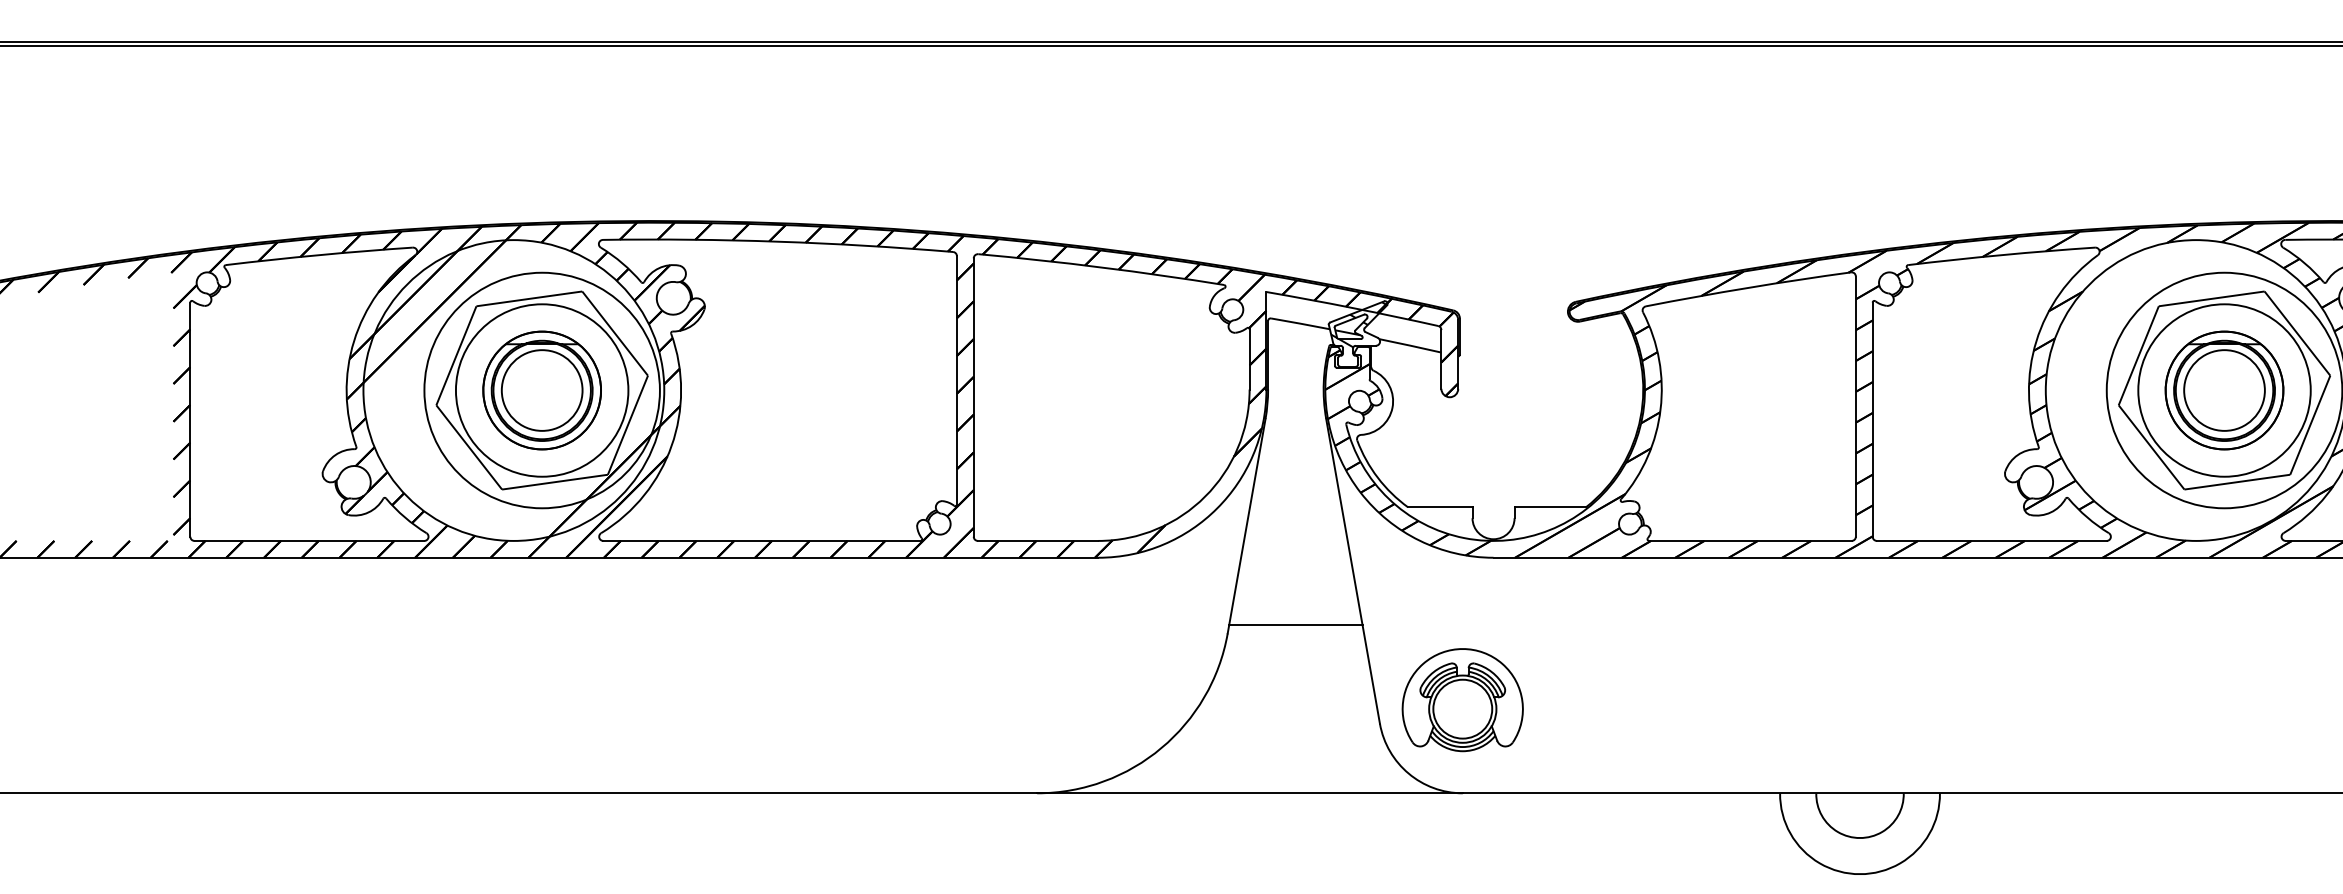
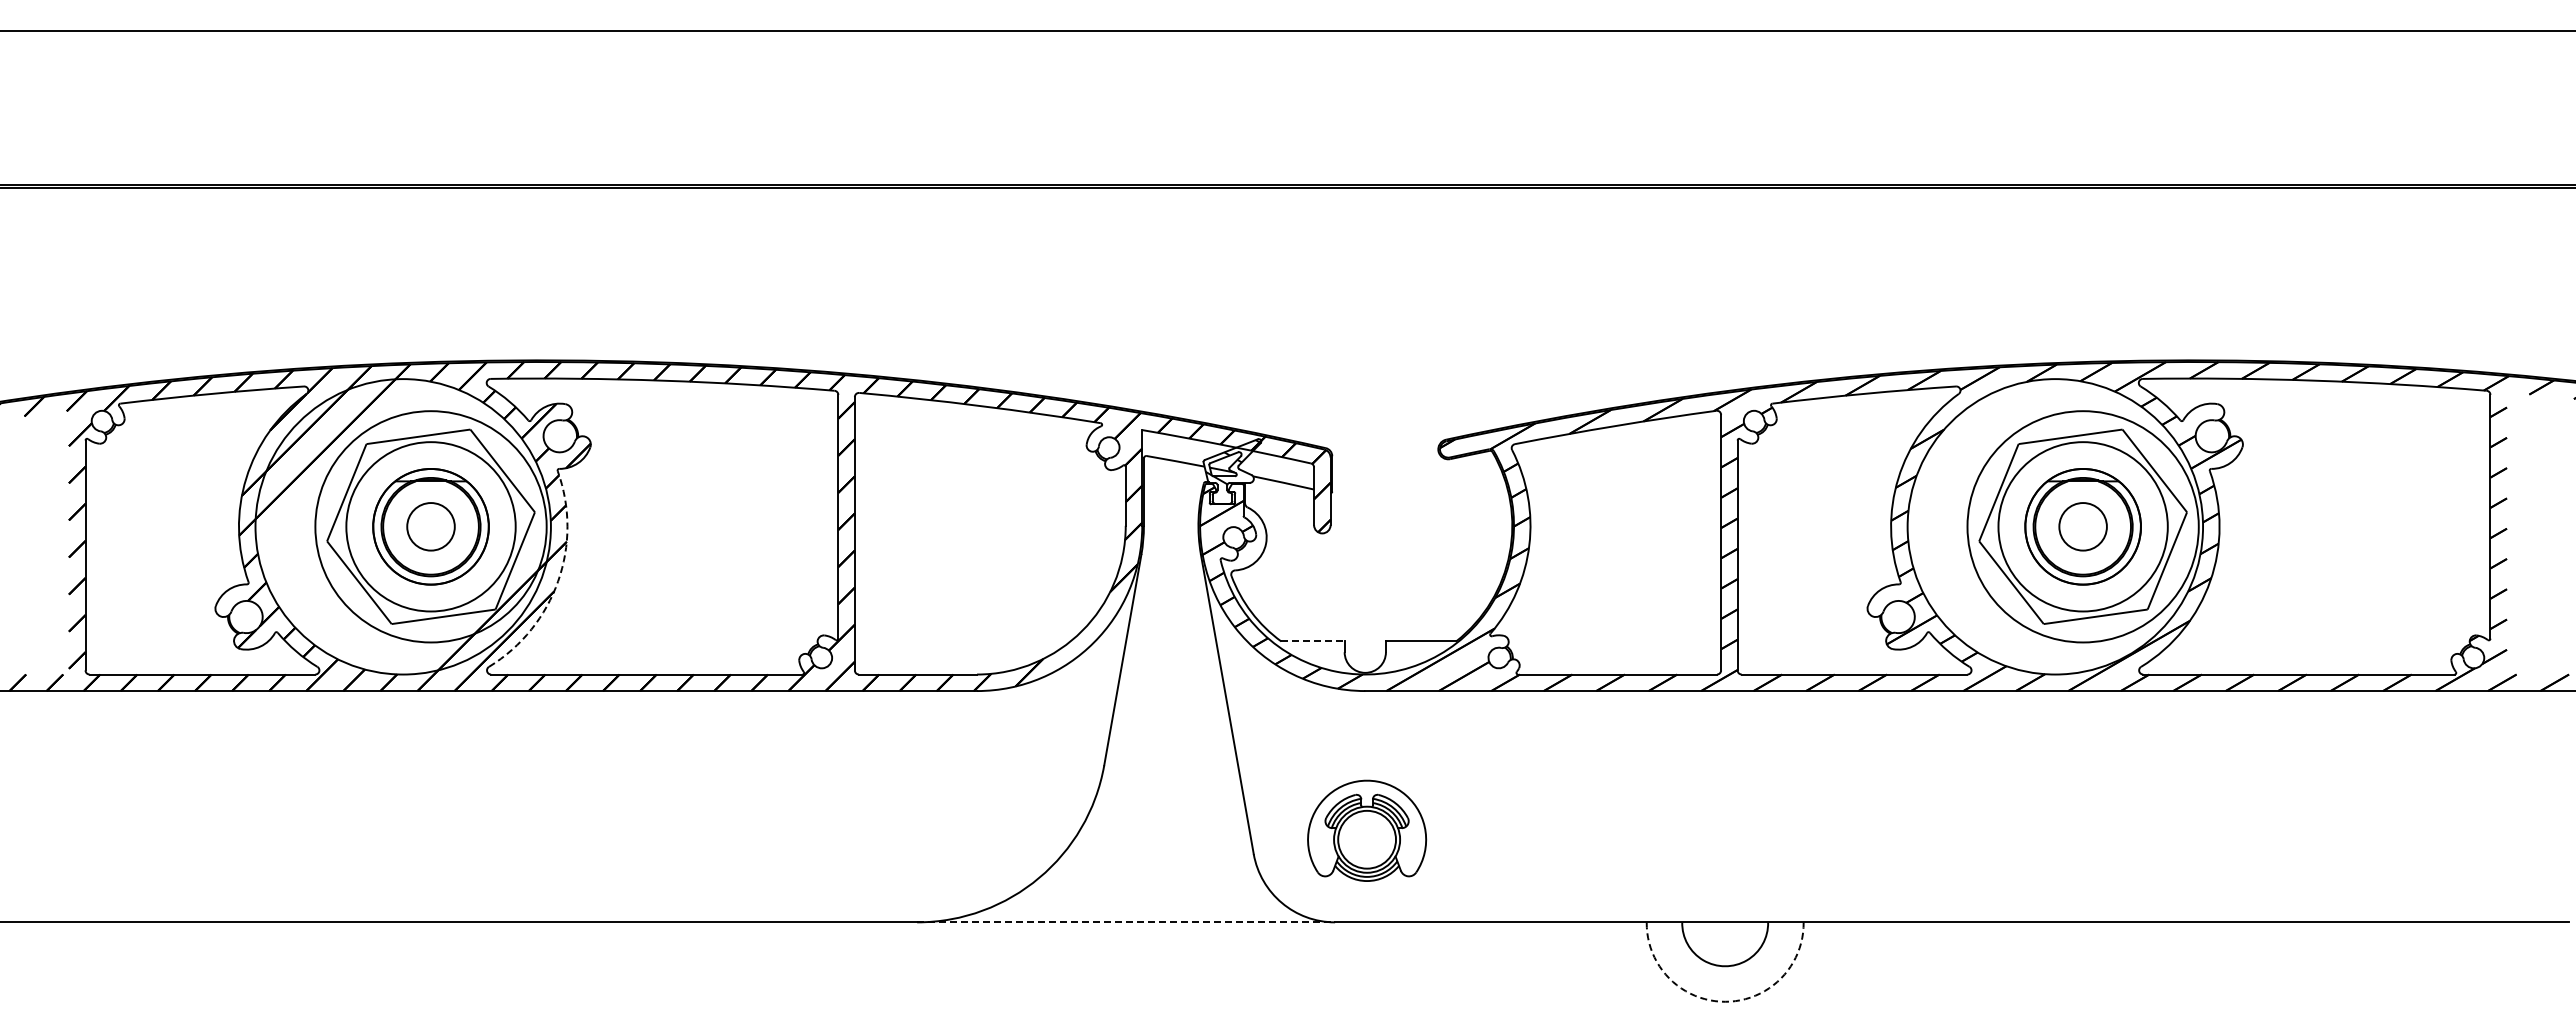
circle: (541, 390) -> (430, 526), size x0.6
circle: (2223, 390) -> (2082, 526), size x0.6
arc: (671, 446) -> (558, 581), solid -> dashed
line: (1440, 507) -> (1313, 641), solid -> dashed
line: (1295, 625) -> (1170, 757), removed
part: (1463, 699) -> (1367, 830), moved
line: (1250, 793) -> (1126, 922), solid -> dashed
arc: (1860, 873) -> (1725, 1001), solid -> dashed

